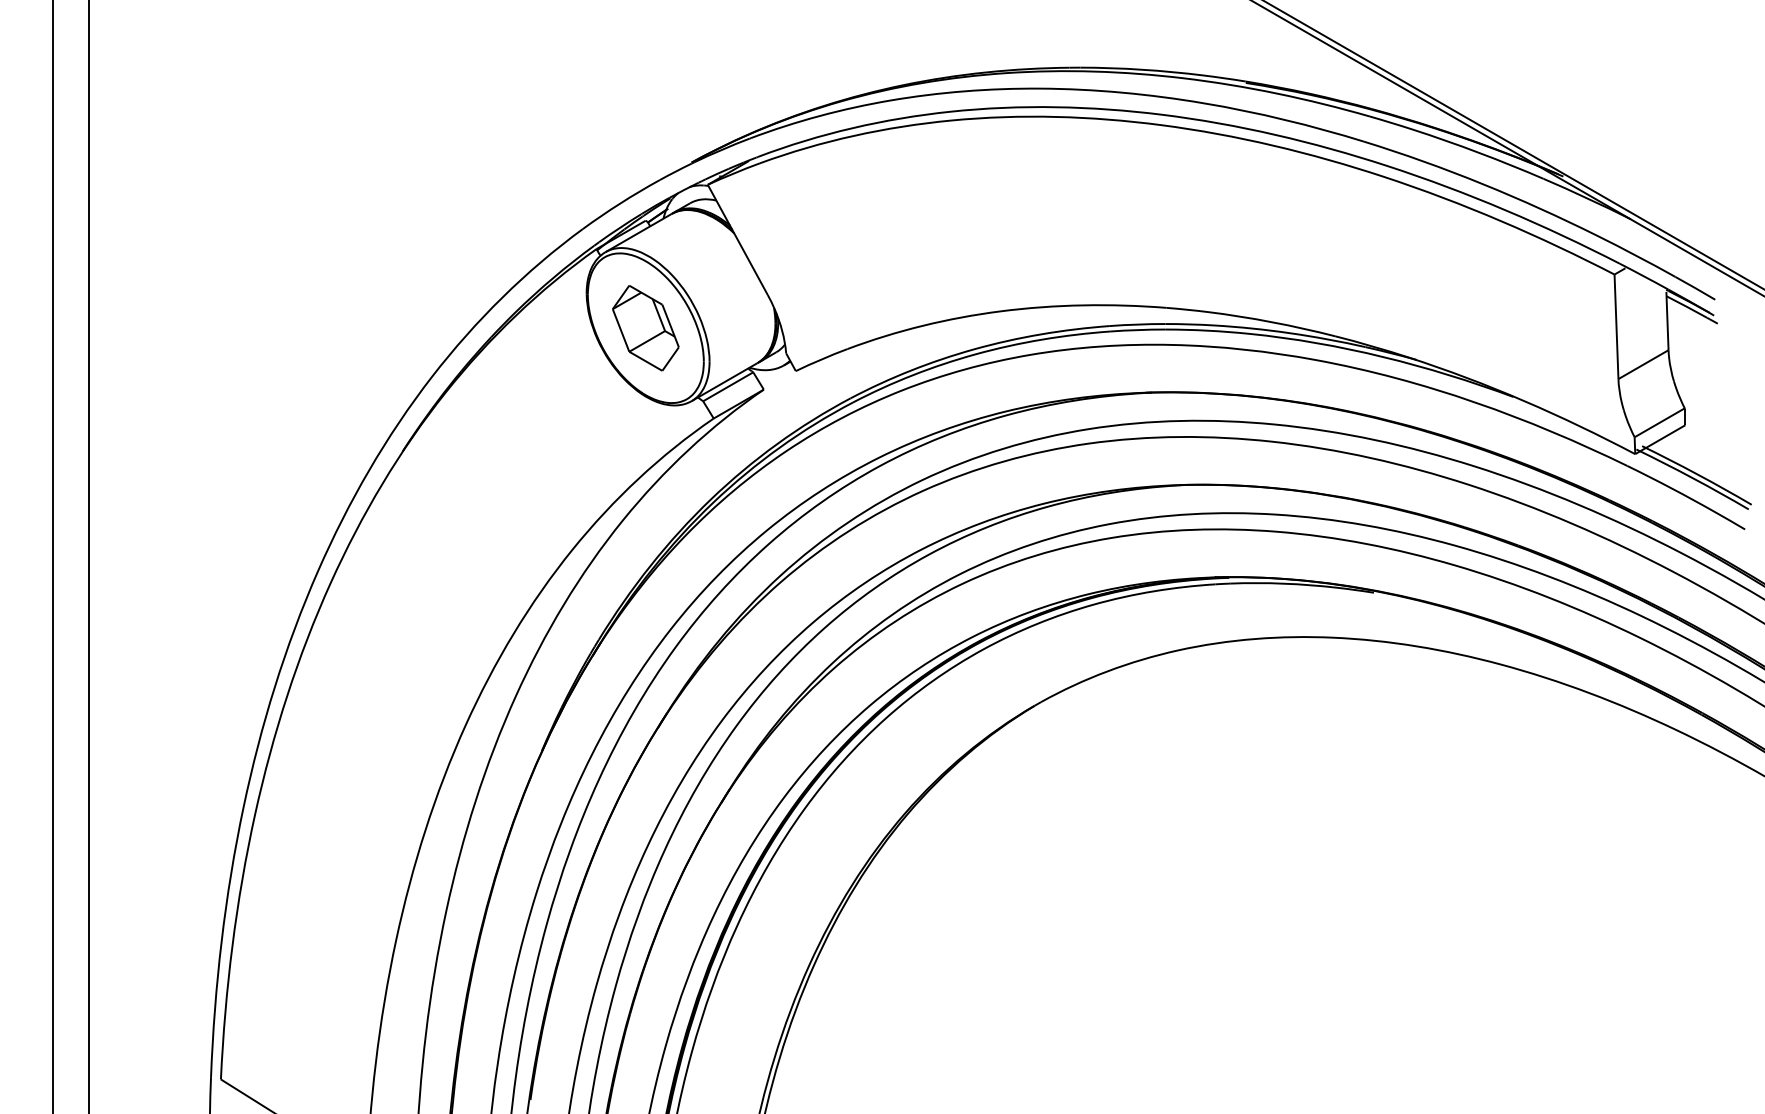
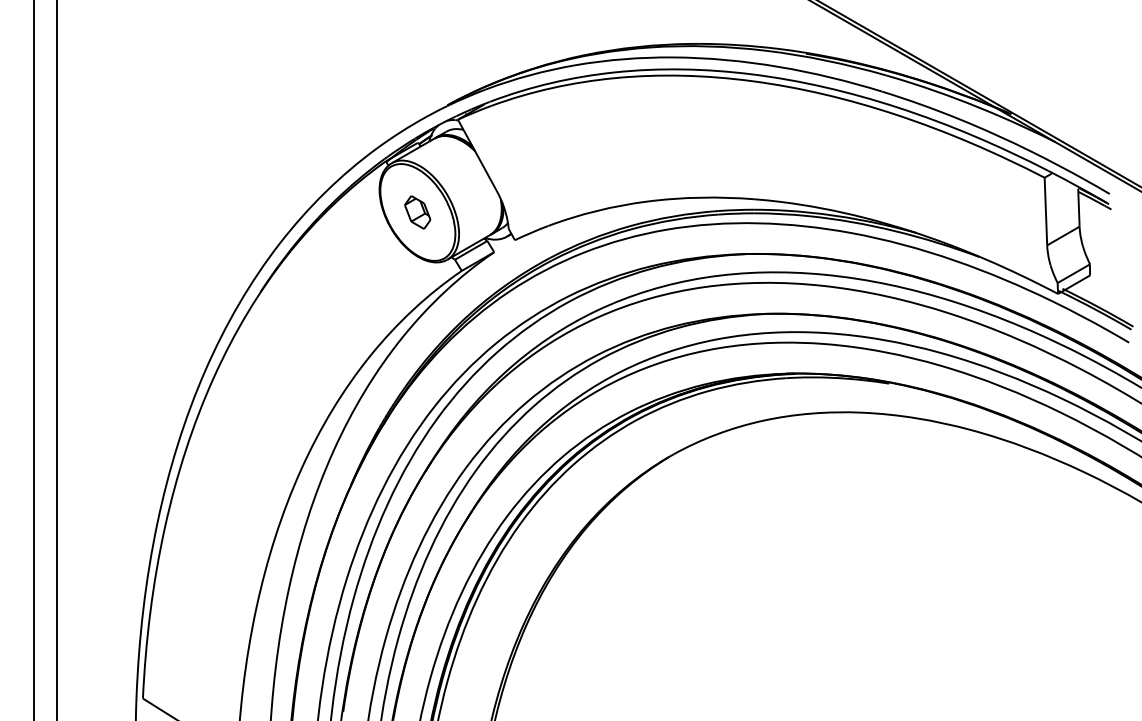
part: (645, 328) -> (417, 212), size x0.6

